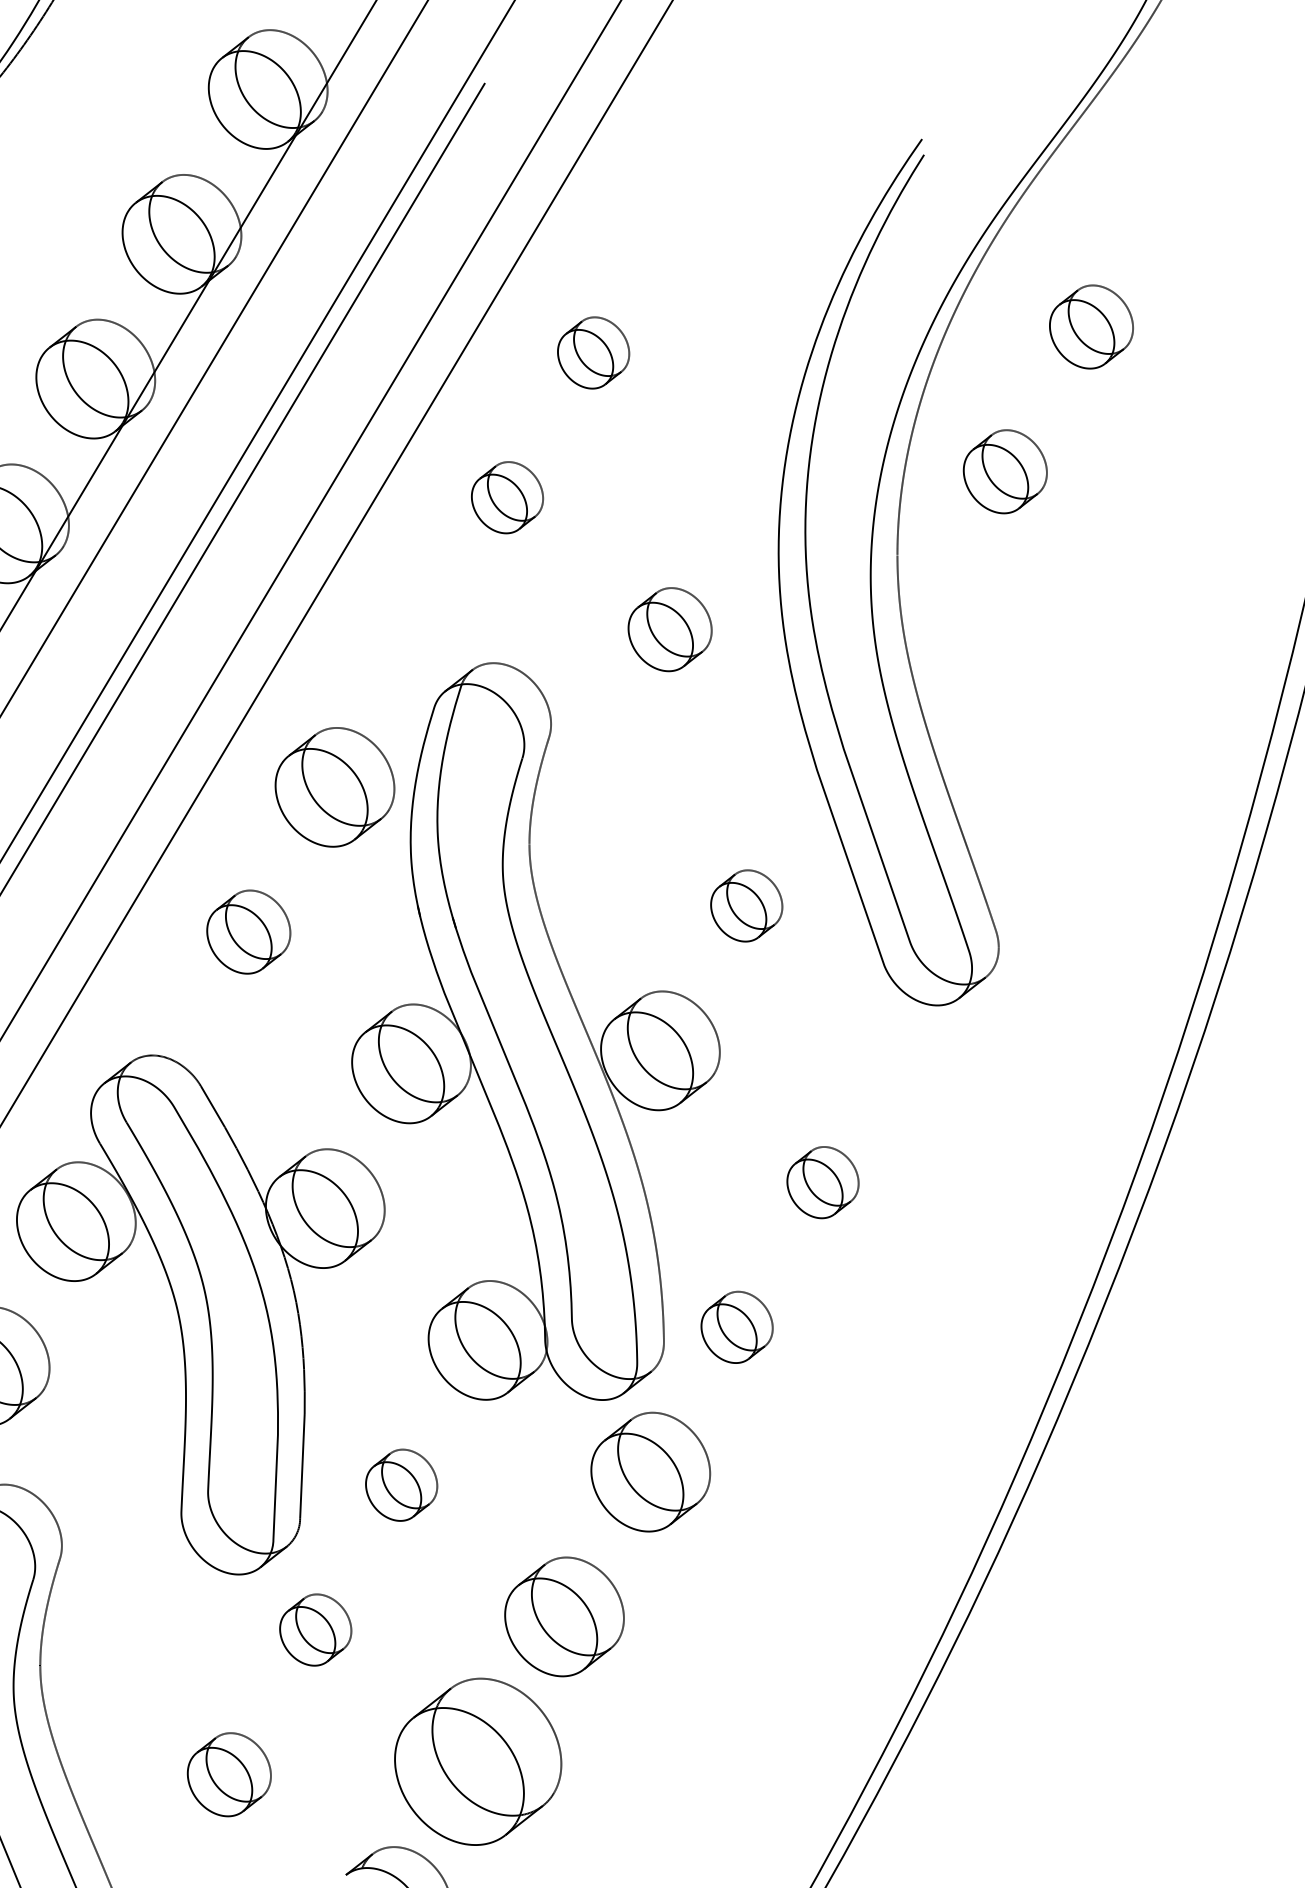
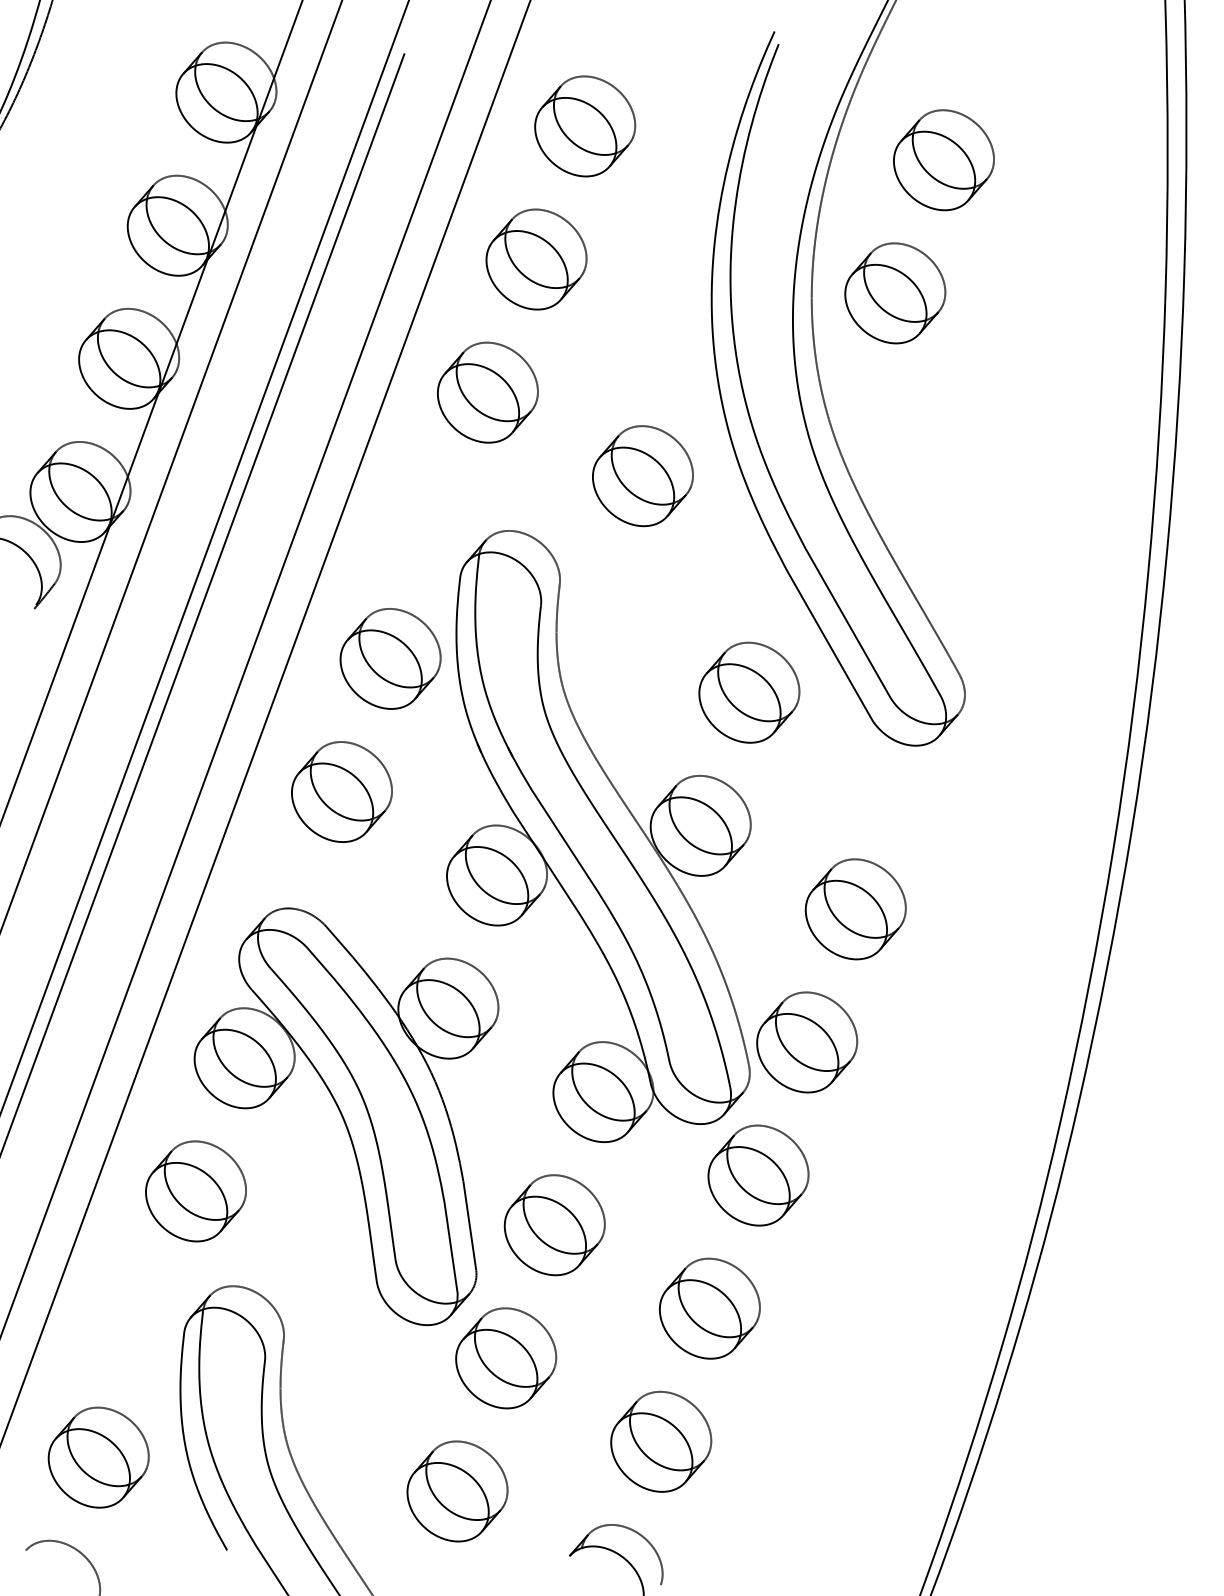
part: (680, 208) -> (585, 126), added
part: (1090, 327) -> (943, 160), size x1.43
part: (593, 352) -> (536, 259), size x1.67
part: (1005, 471) -> (895, 293), size x1.43
part: (507, 497) -> (487, 392), size x1.67
part: (669, 629) -> (642, 476), size x1.43
part: (746, 905) -> (749, 692), size x1.67
part: (248, 931) -> (341, 791), size x1.43
part: (822, 1182) -> (855, 909), size x1.67
part: (737, 1327) -> (807, 1042), size x1.67
part: (401, 1485) -> (554, 1225), size x1.67
part: (315, 1630) -> (506, 1358), size x1.67
part: (478, 1761) -> (661, 1441), size x0.71
part: (229, 1774) -> (457, 1491), size x1.43

